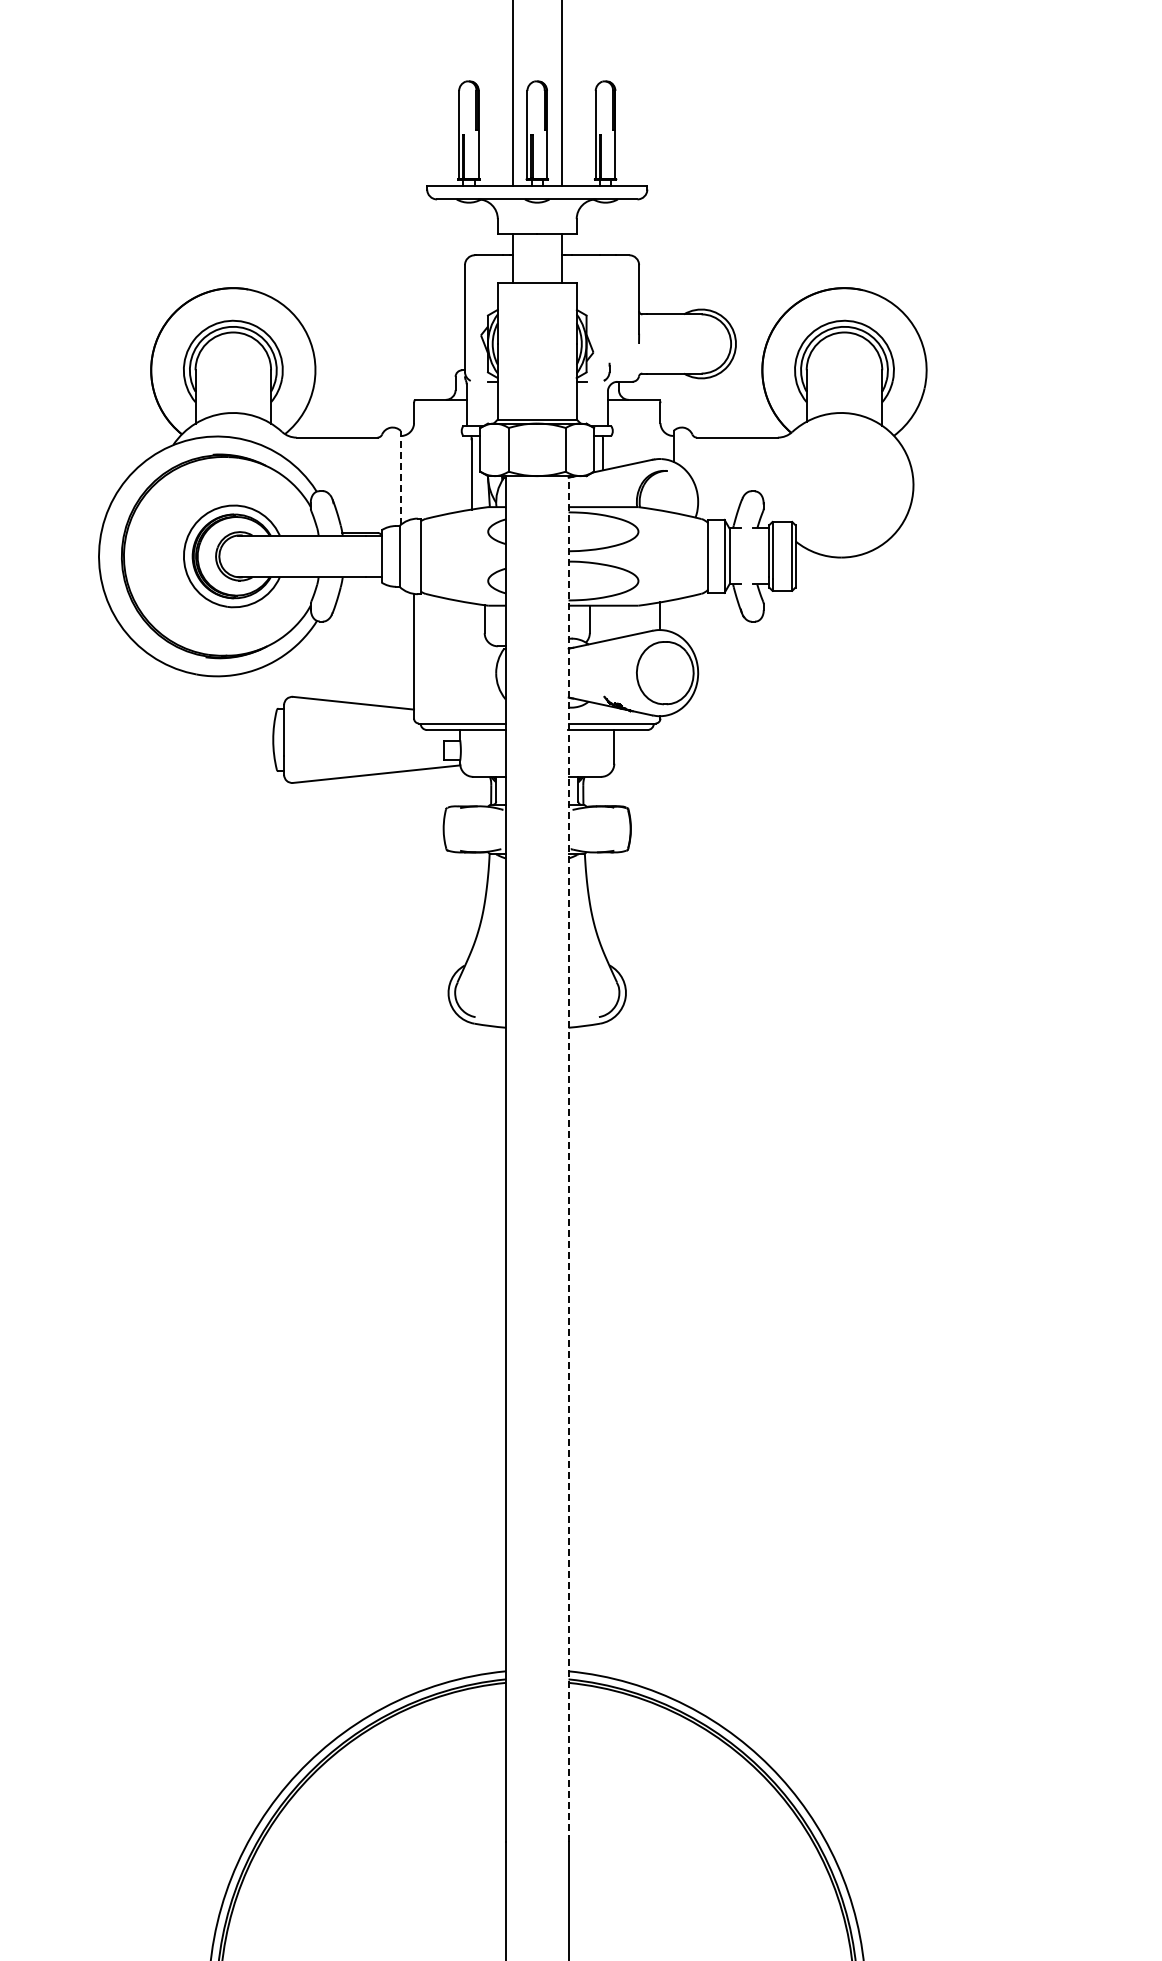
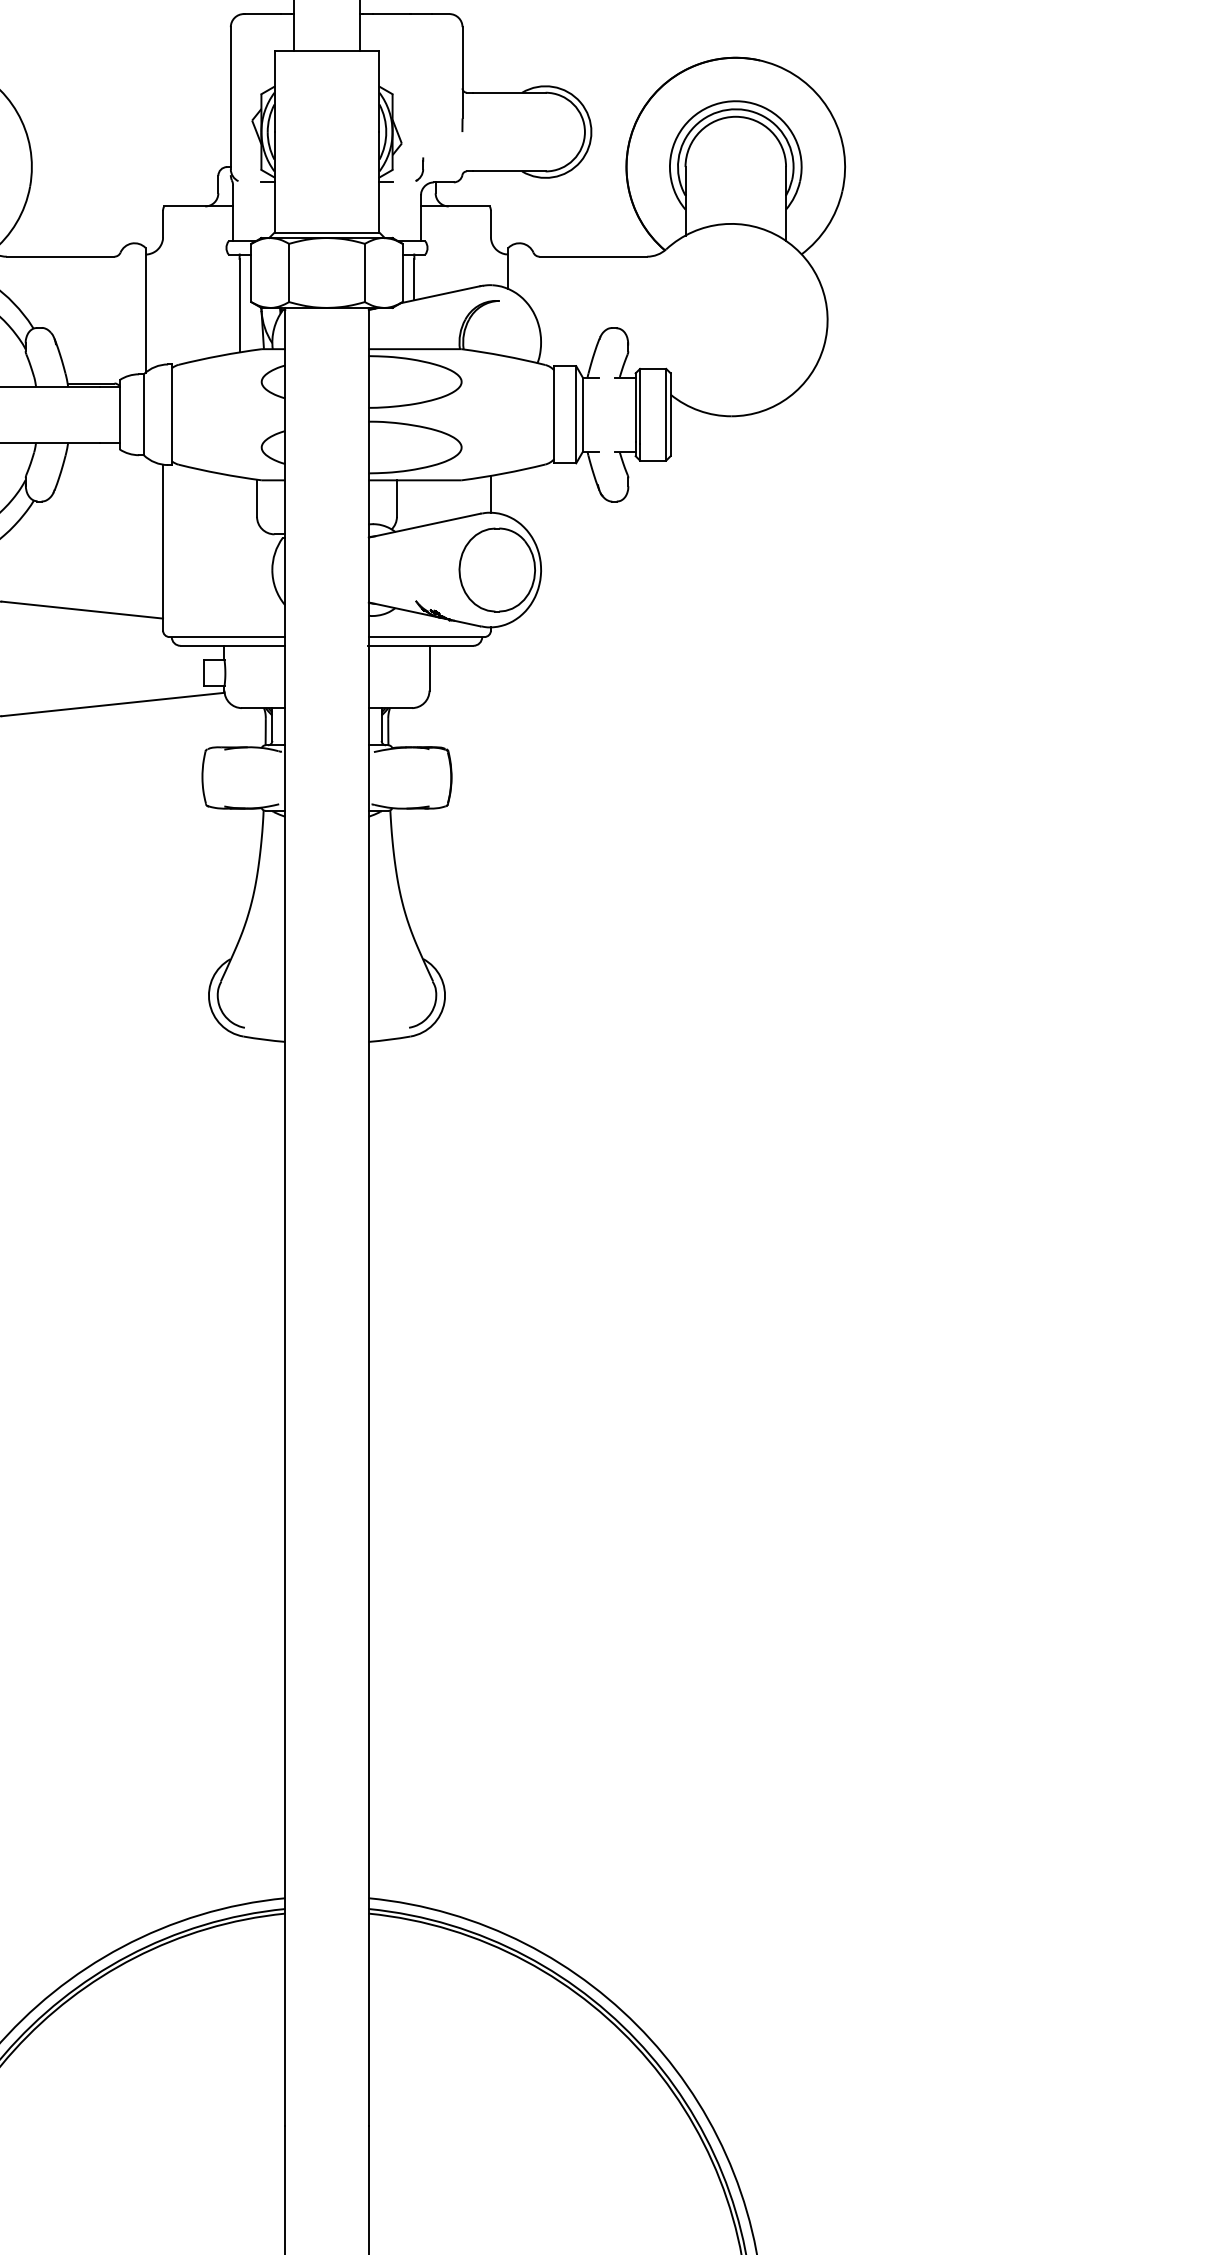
line: (400, 477) -> (145, 309), dashed -> solid
line: (568, 1158) -> (368, 1215), dashed -> solid

